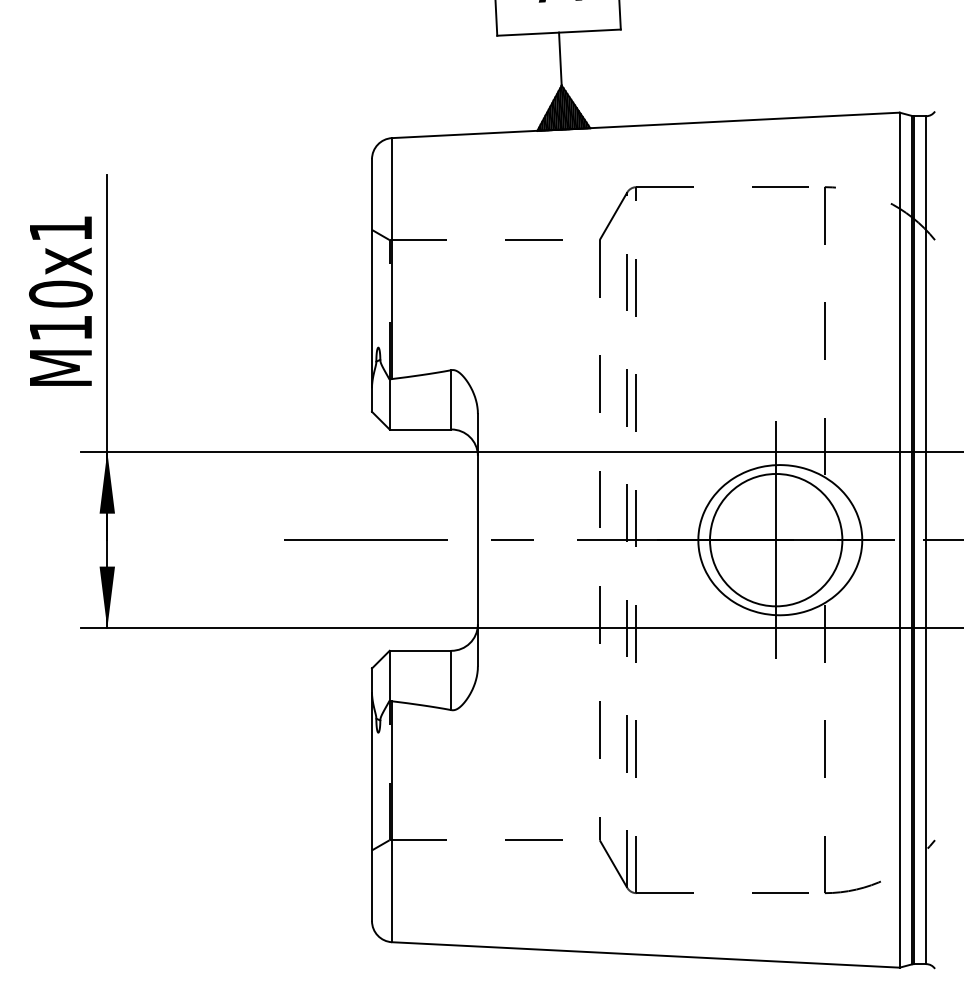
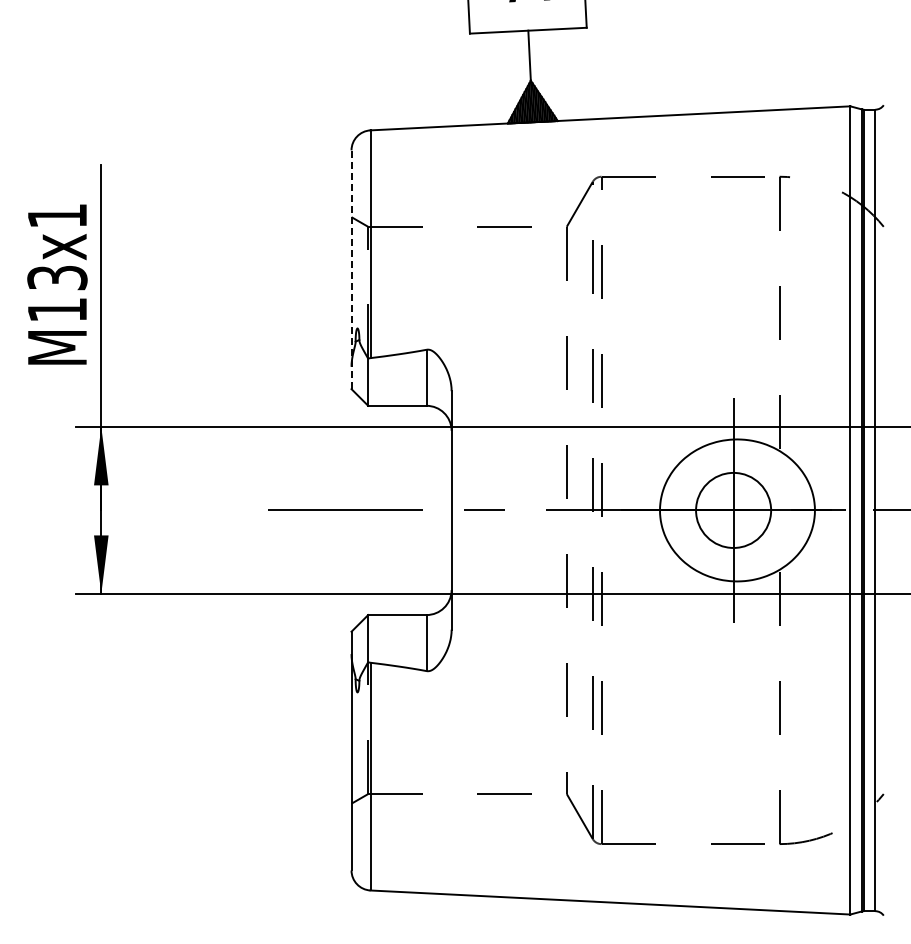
line: (371, 285) -> (351, 269), solid -> dashed
text: (60, 293) -> (57, 277), M10x1 -> M13x1
circle: (776, 540) -> (733, 510), size x0.6

